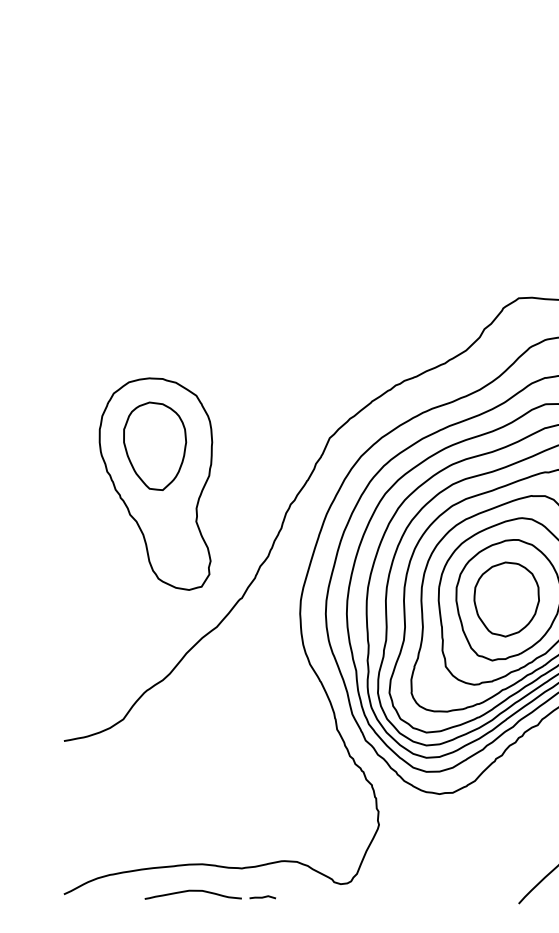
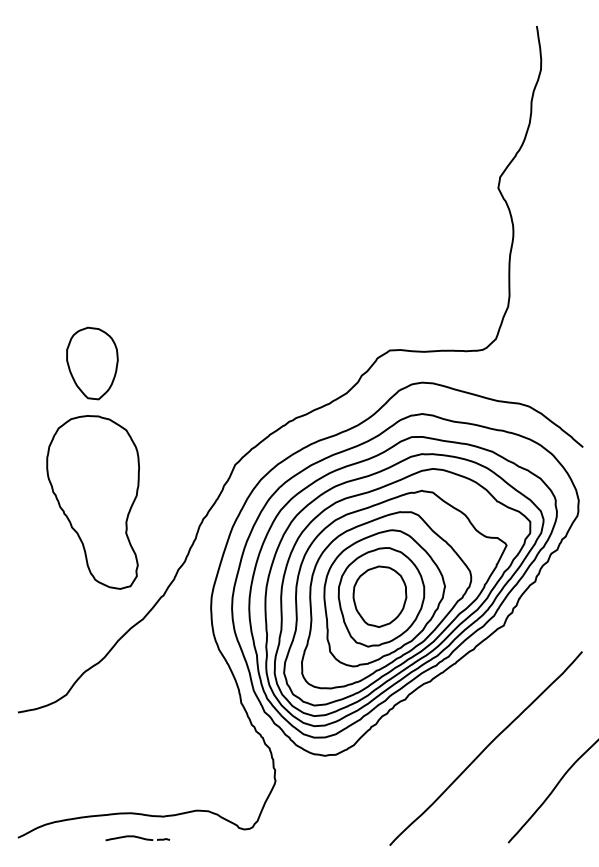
part: (155, 446) -> (92, 363), moved
part: (210, 895) -> (137, 838), size x0.6

